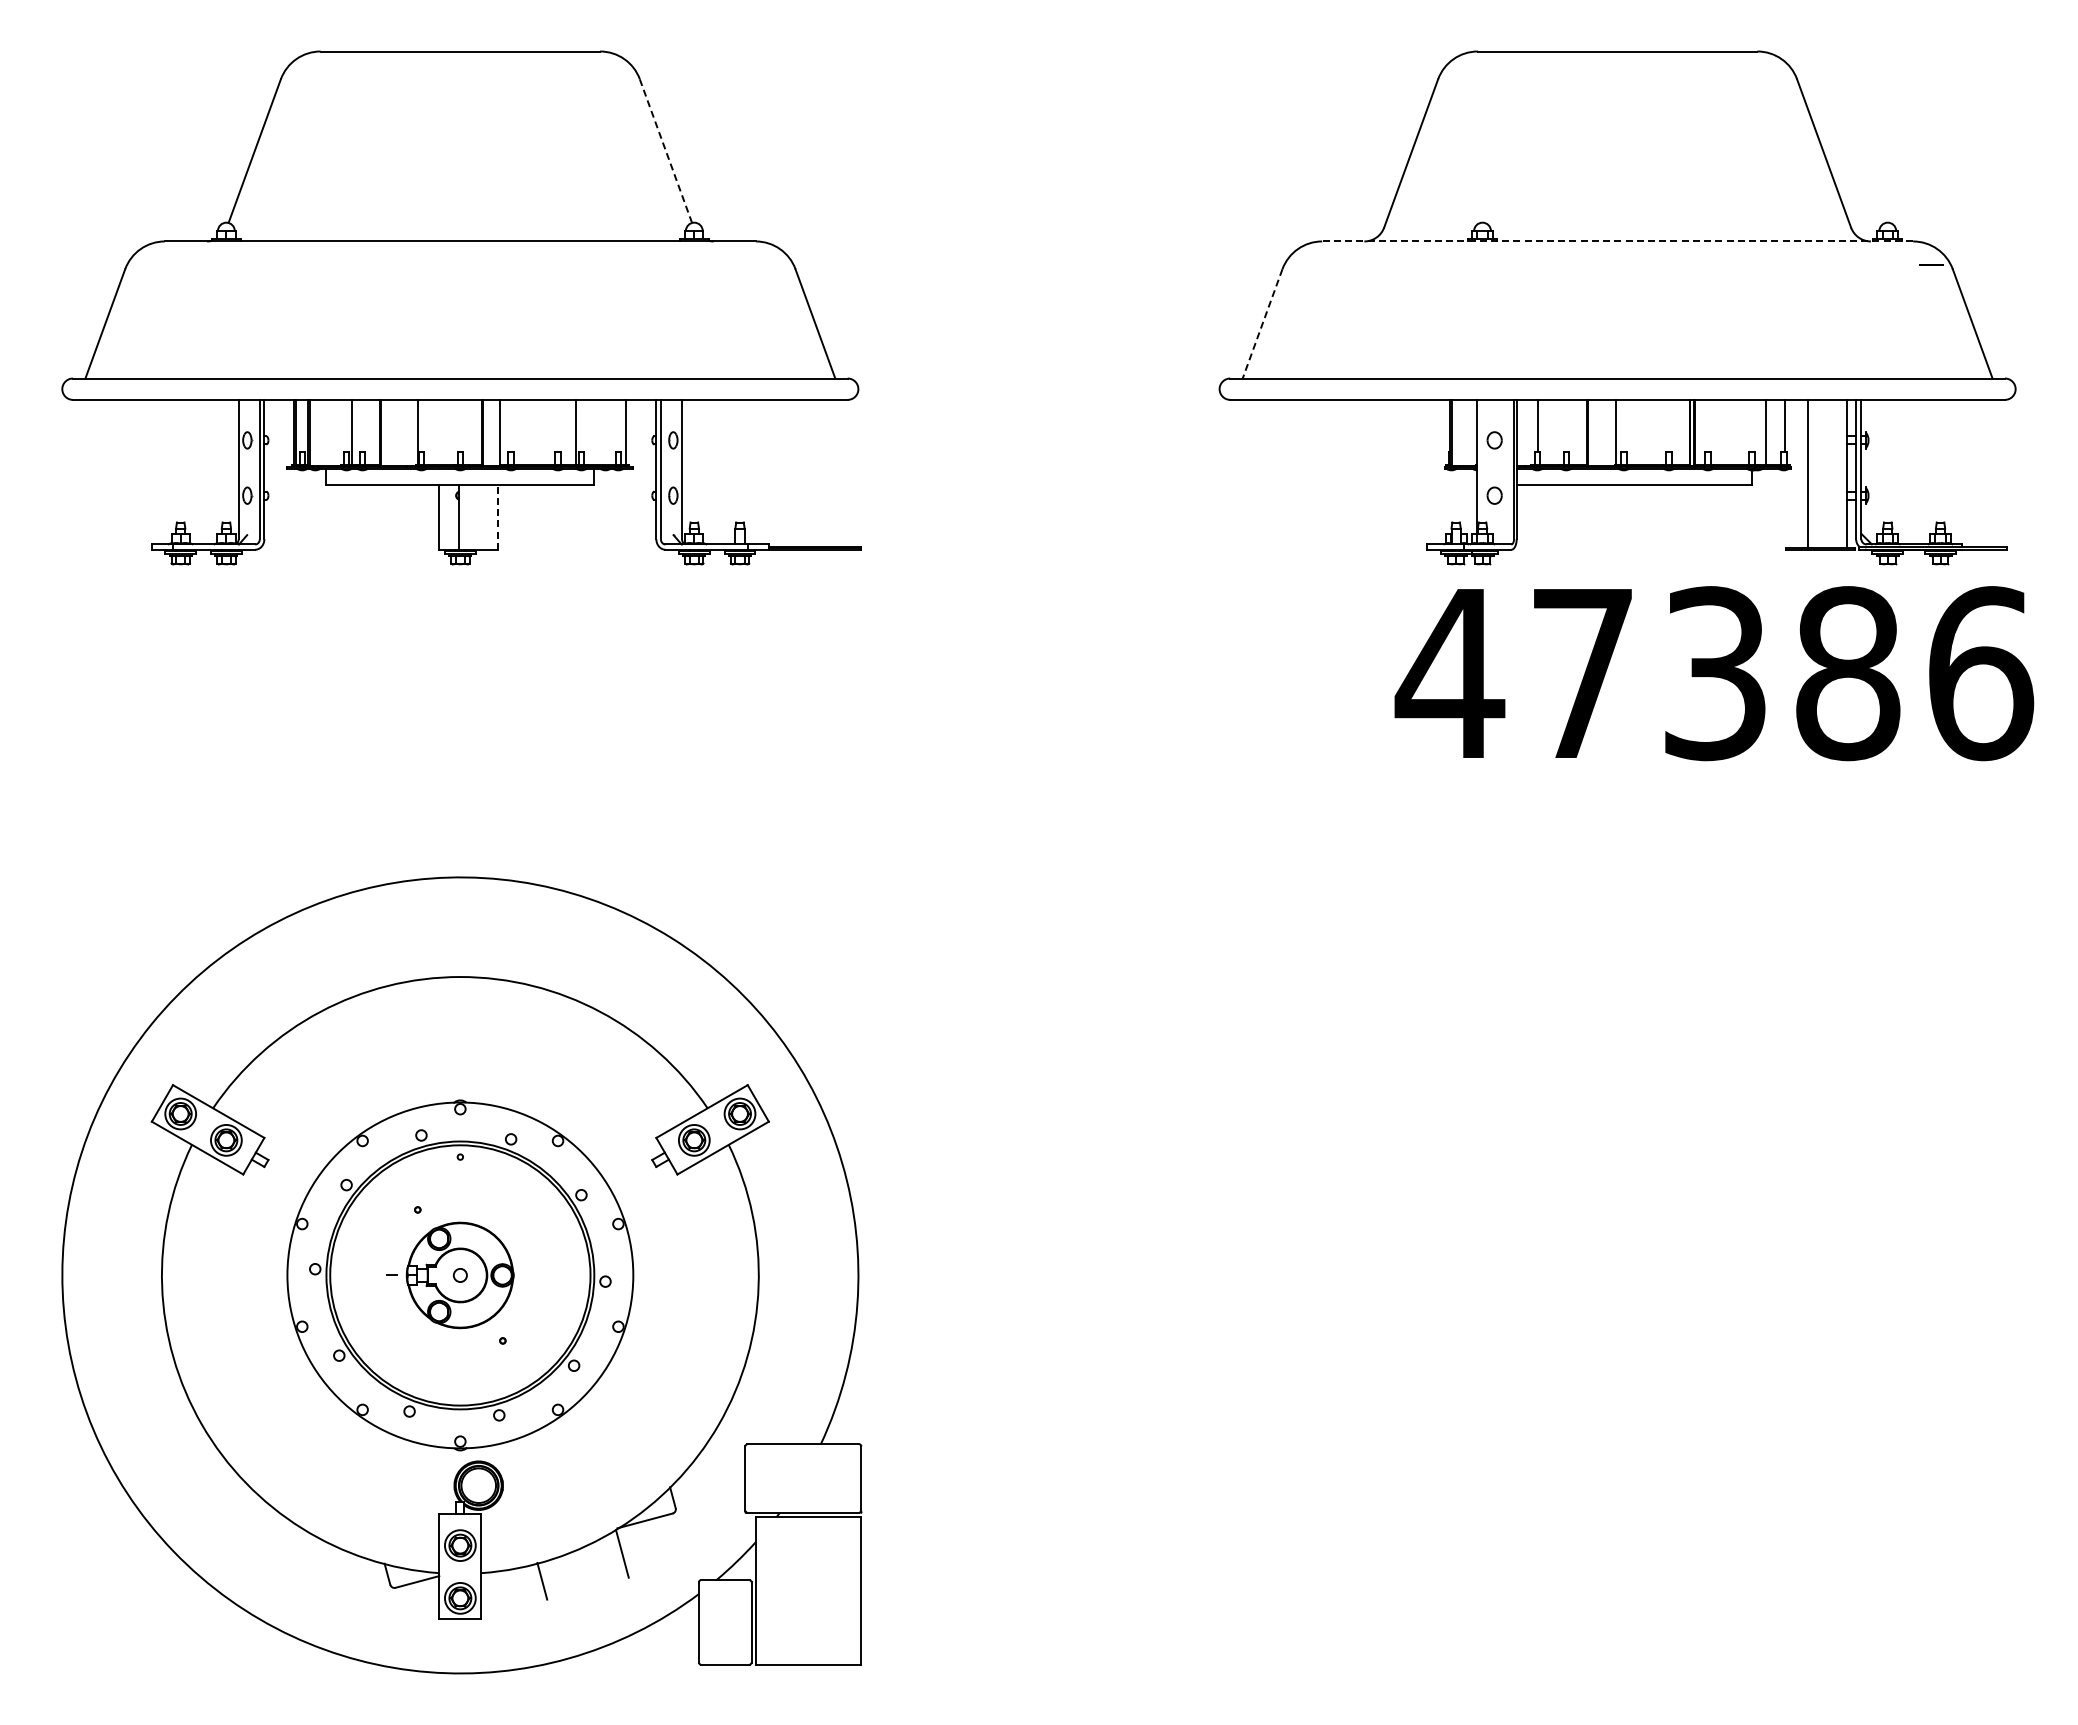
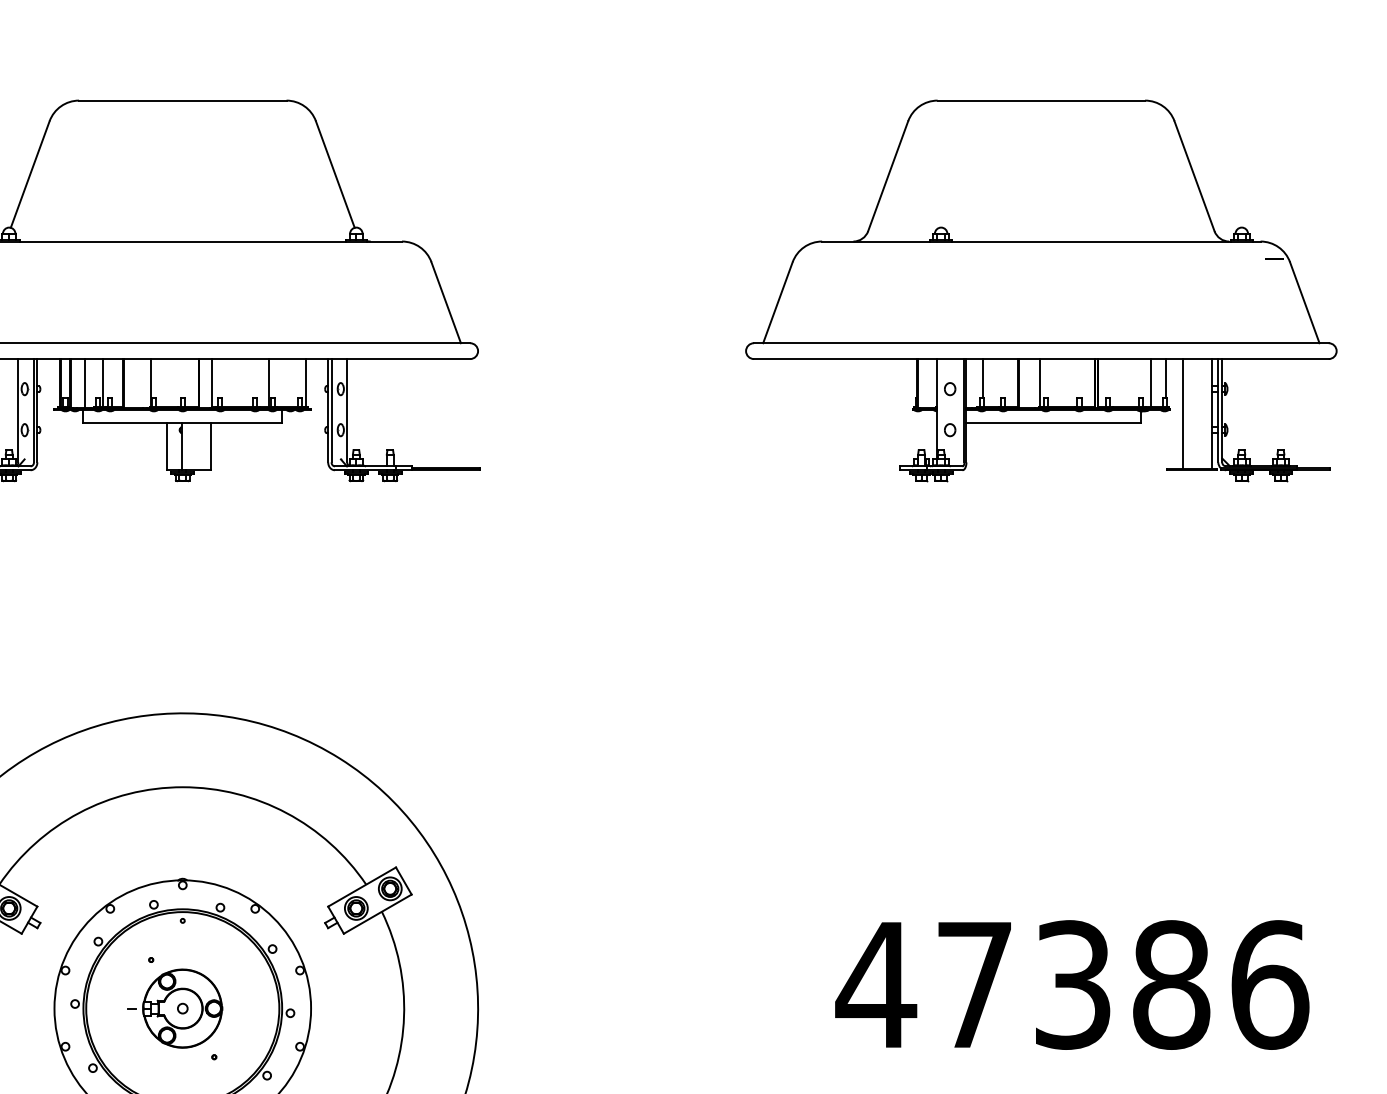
line: (665, 150) -> (334, 174), dashed -> solid
line: (1617, 241) -> (1041, 241), dashed -> solid
line: (1262, 324) -> (777, 303), dashed -> solid
line: (329, 432) -> (85, 383), added
line: (498, 517) -> (211, 446), dashed -> solid
text: (1714, 673) -> (1072, 984), moved

